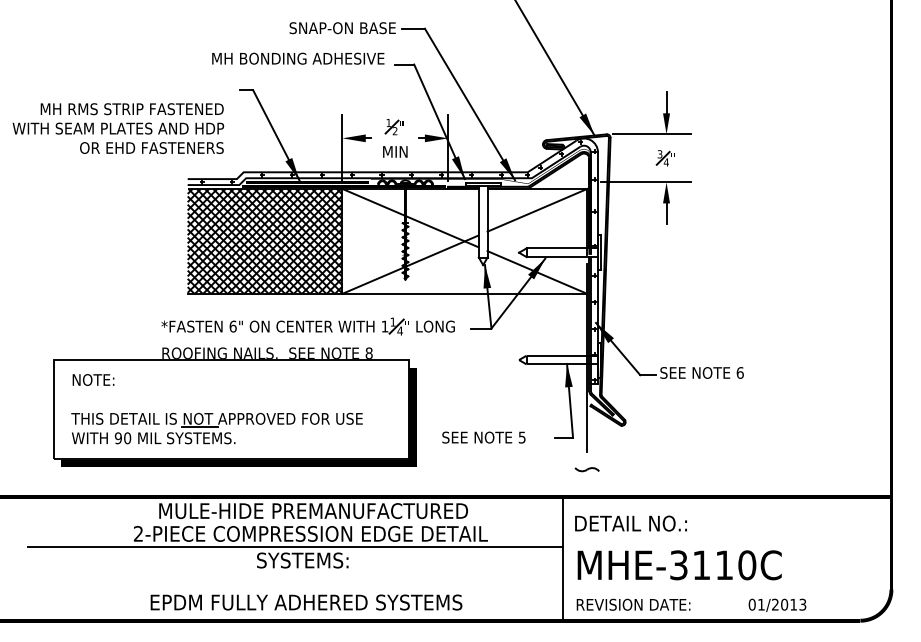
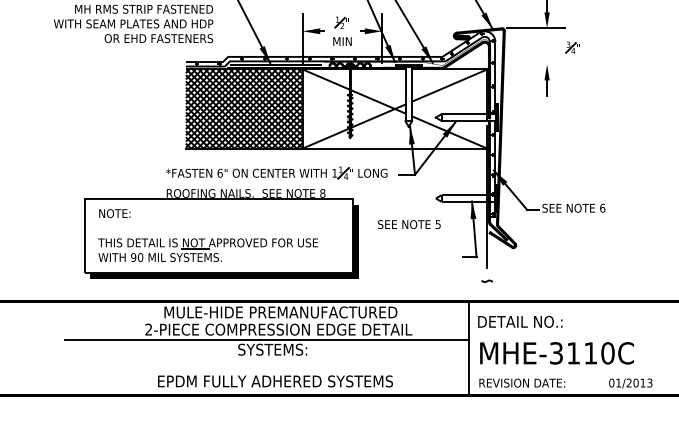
part: (664, 158) -> (571, 48), moved
line: (645, 182) -> (531, 64), removed
text: (483, 437) -> (409, 224), moved
part: (586, 469) -> (486, 281), size x0.6

